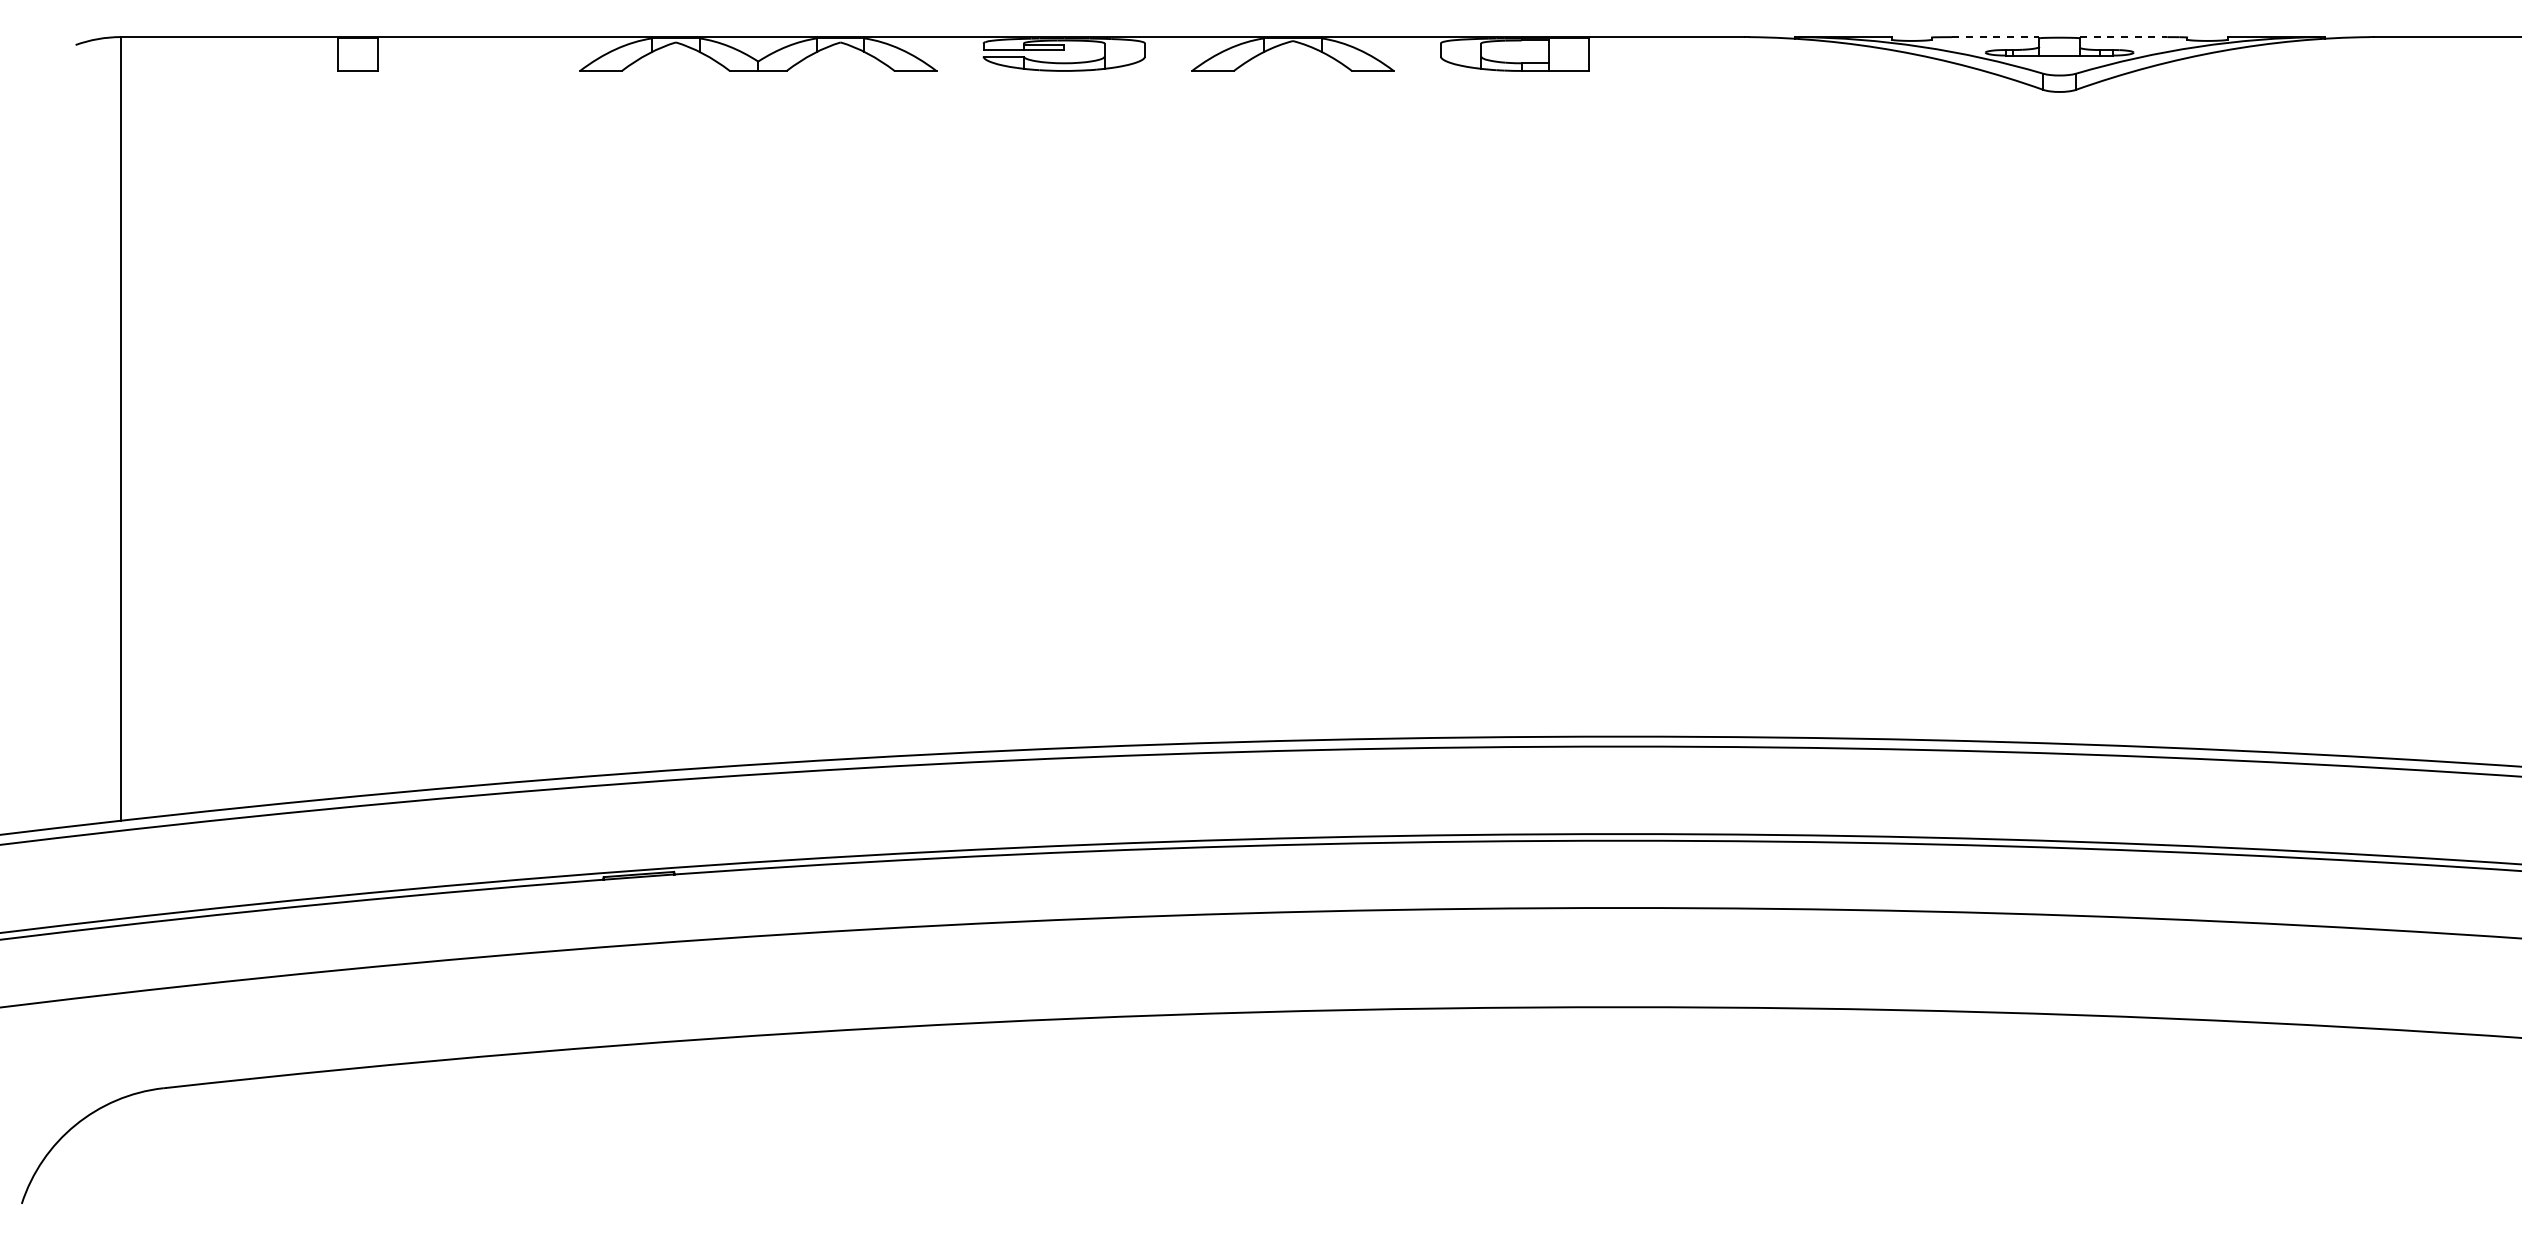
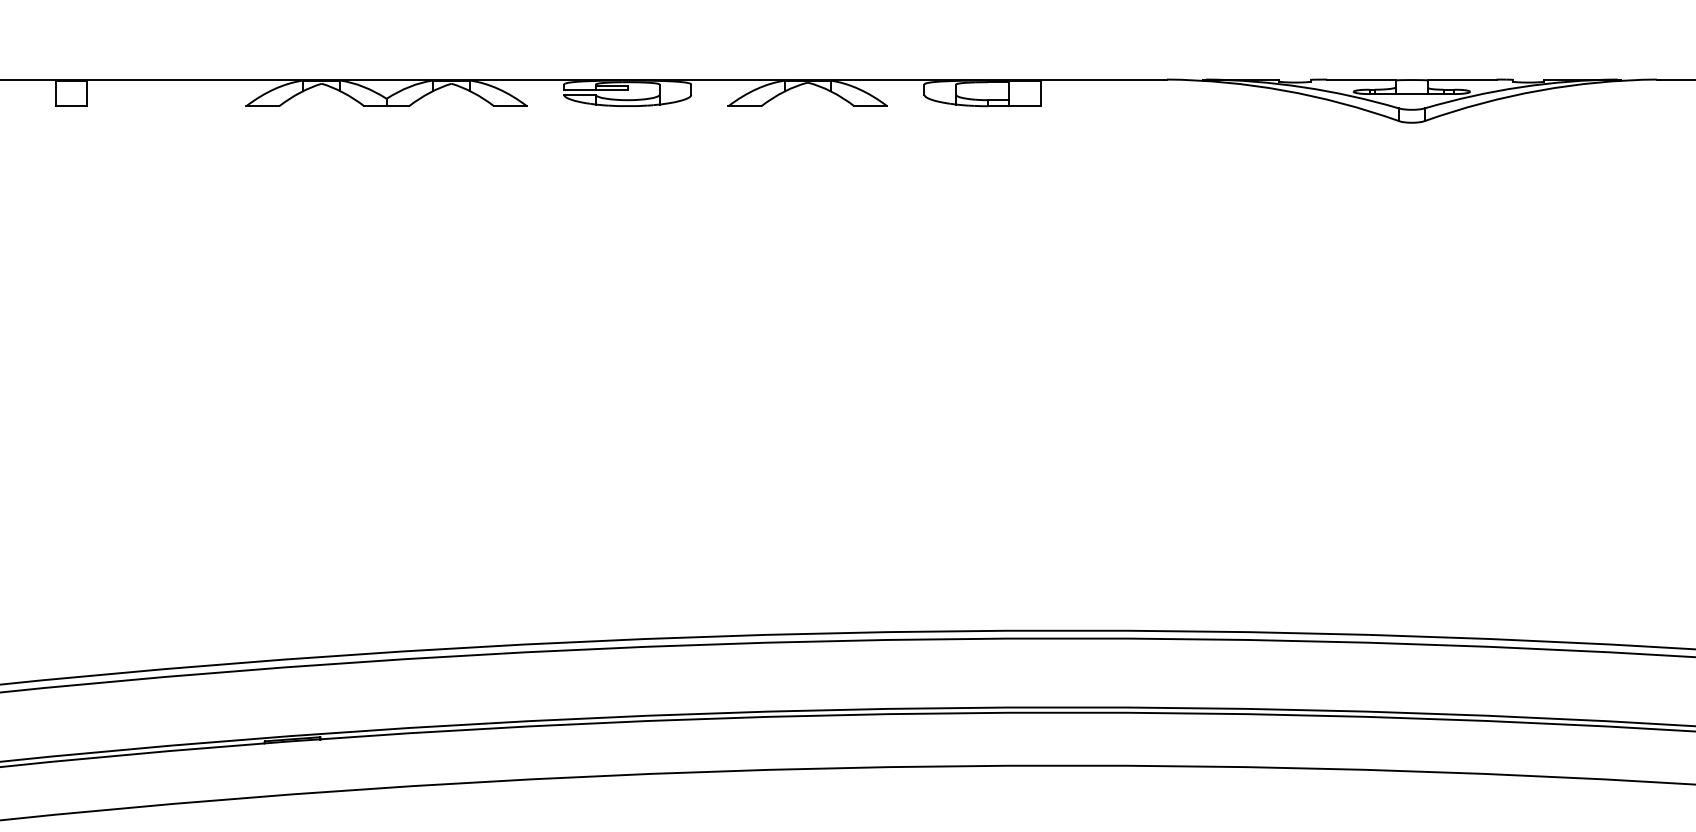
line: (1995, 37) -> (1361, 79), dashed -> solid
line: (2123, 37) -> (1462, 79), dashed -> solid

